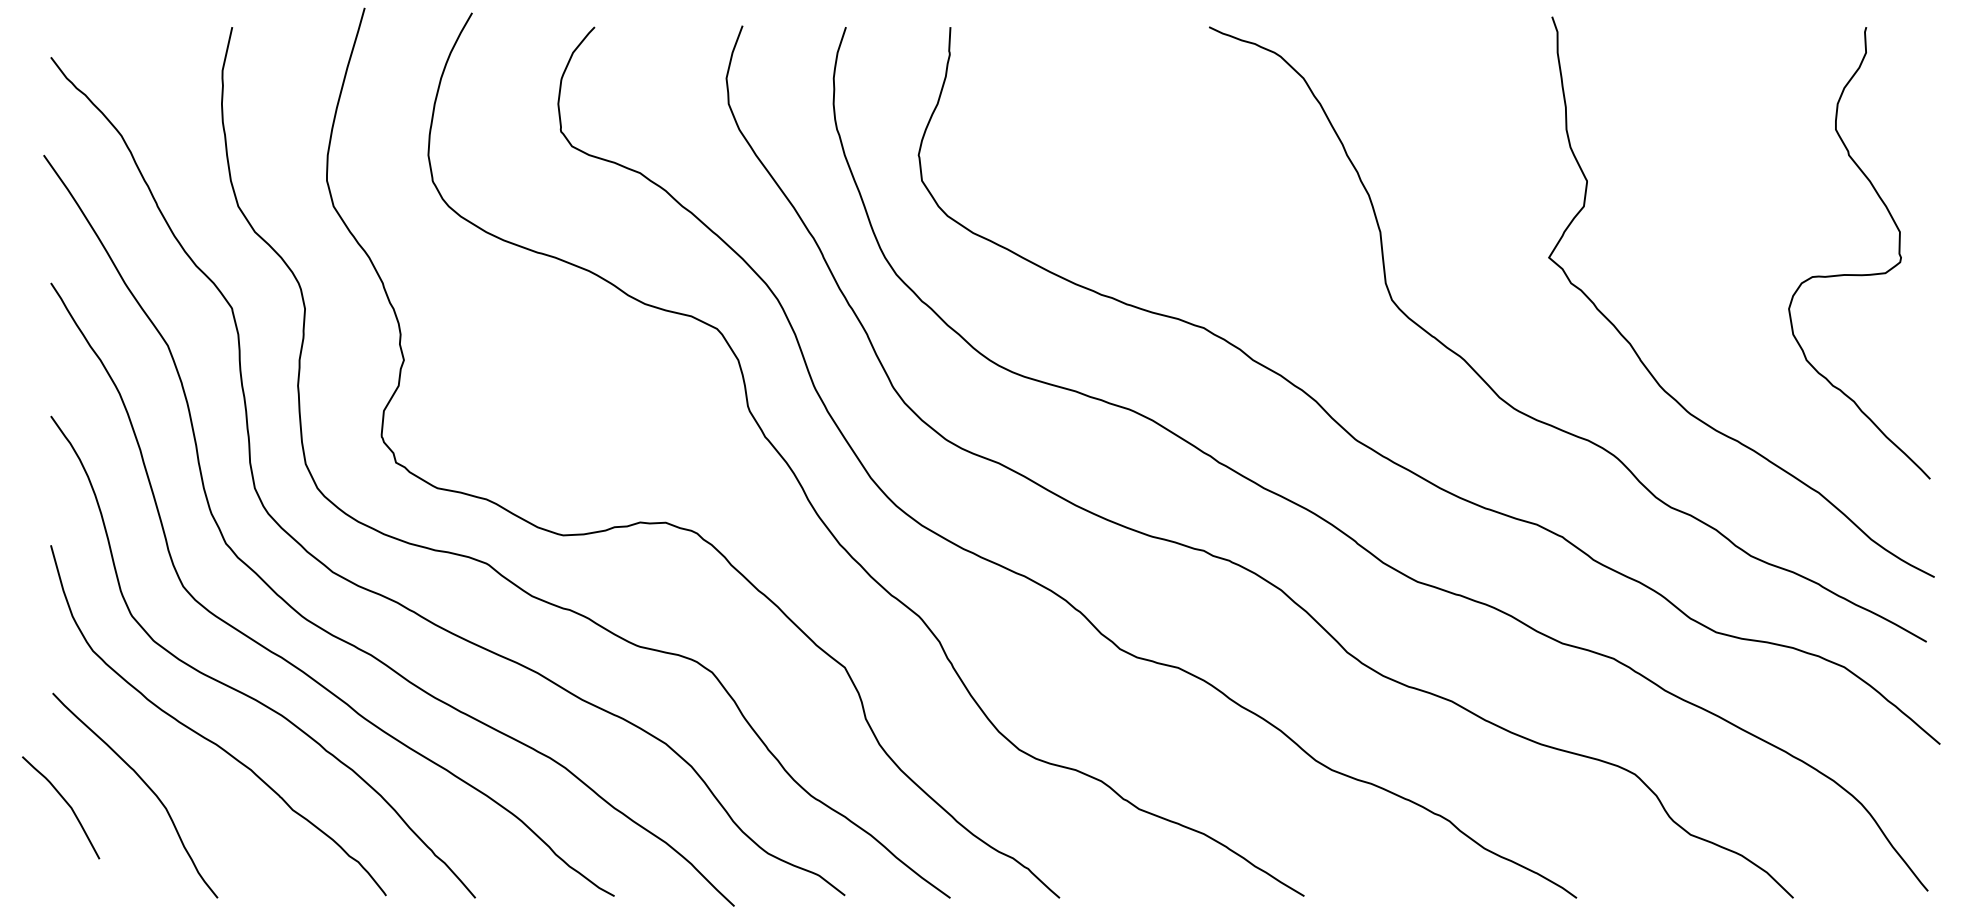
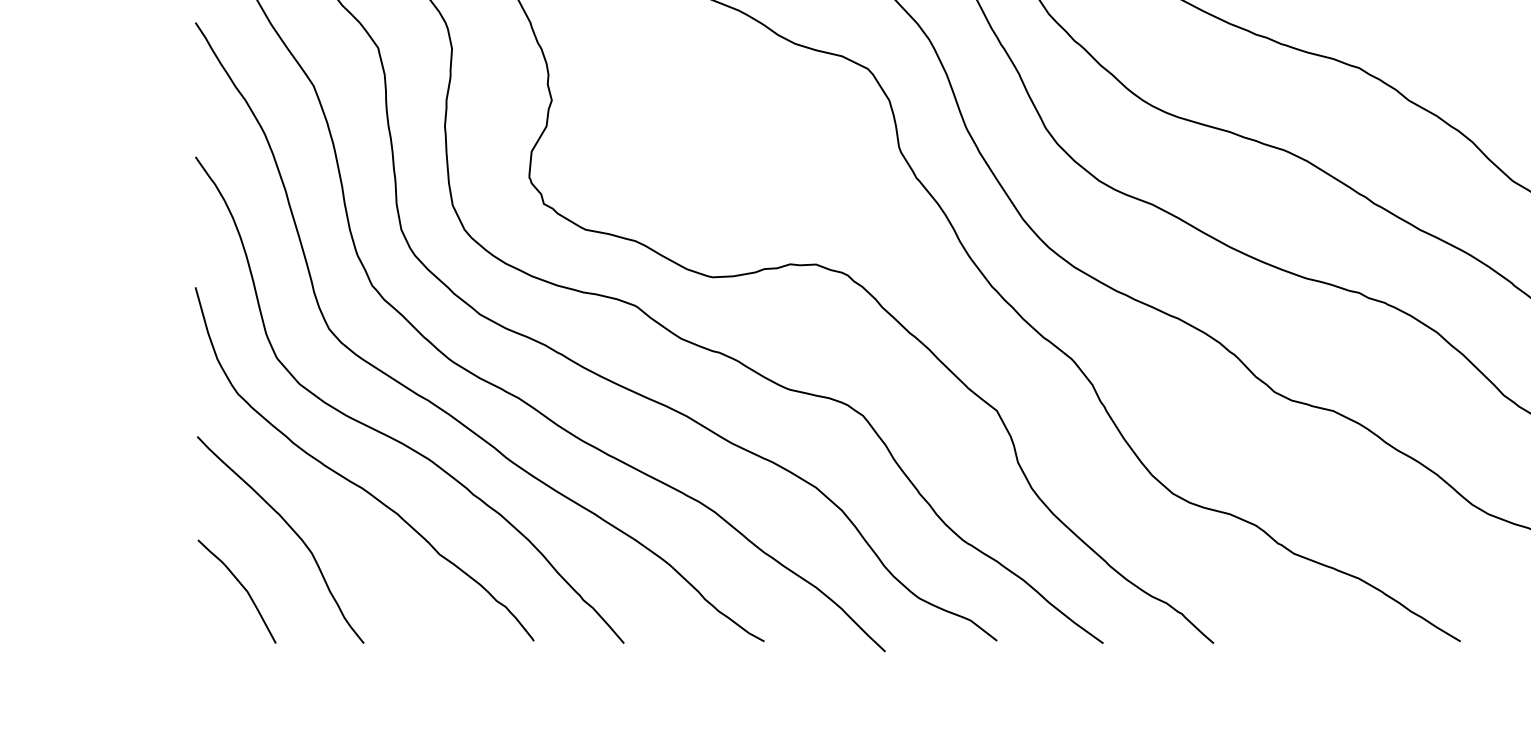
curve: (65, 802) -> (241, 586), moved

